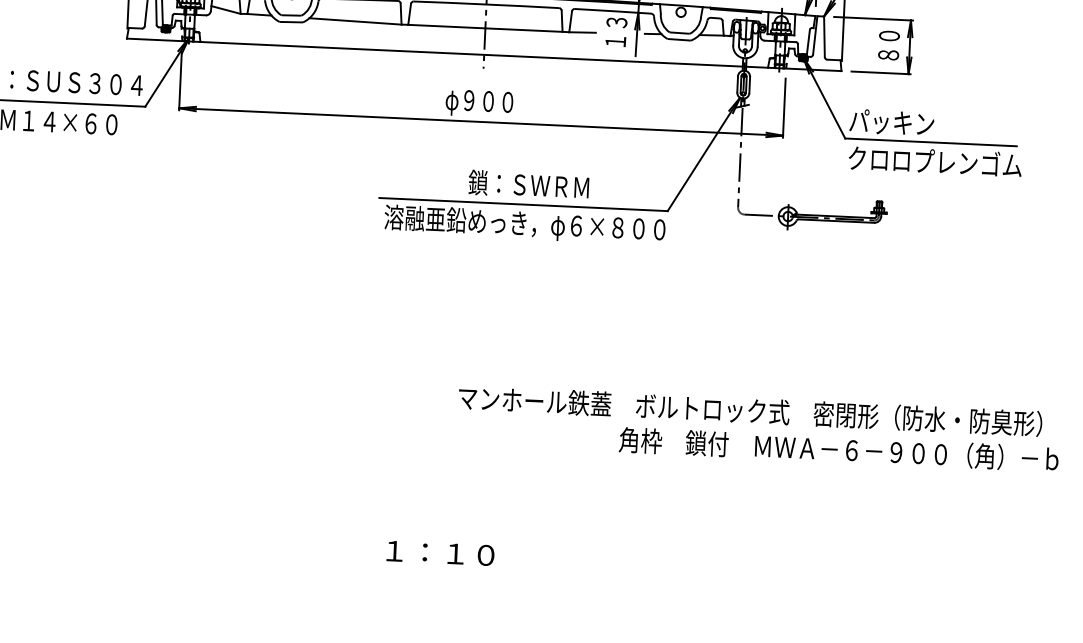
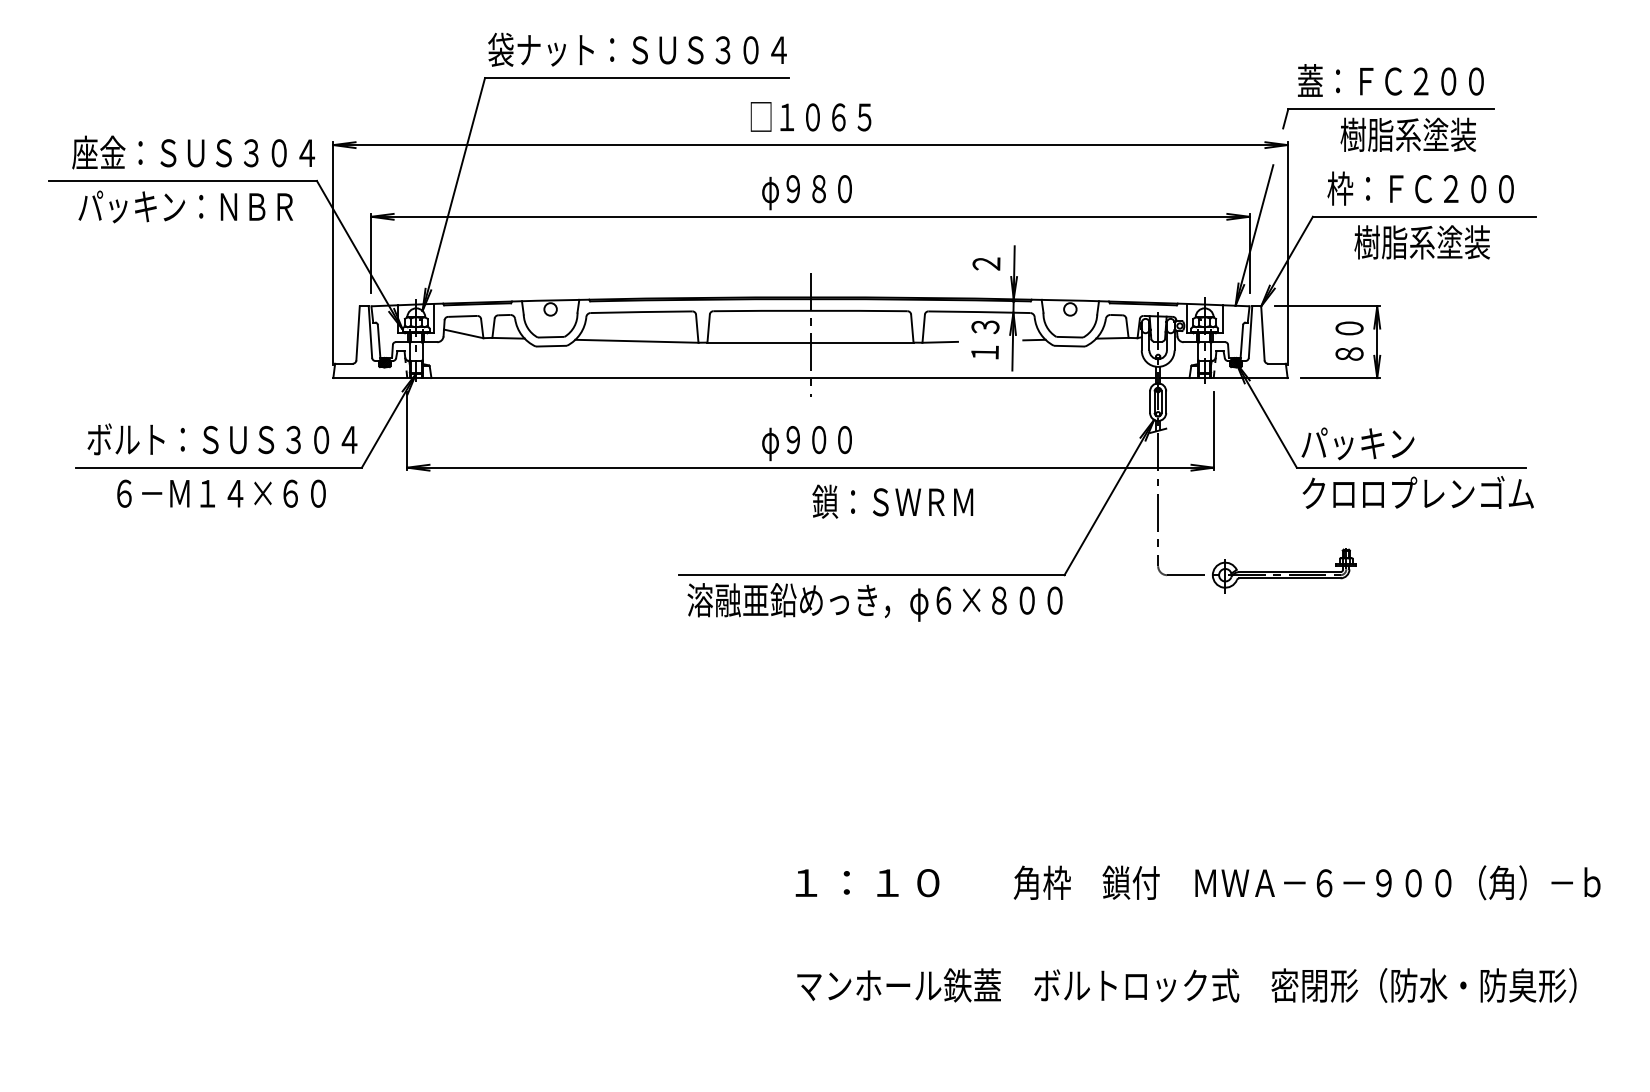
text: (528, 184) -> (892, 501), moved
text: (750, 410) -> (1186, 985), moved
text: (440, 553) -> (867, 883), moved

